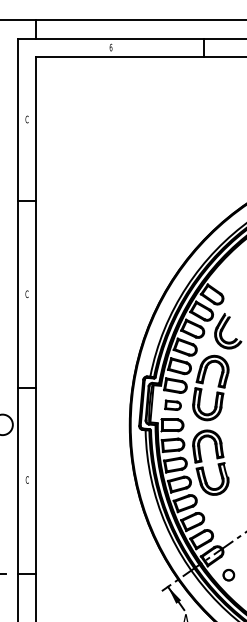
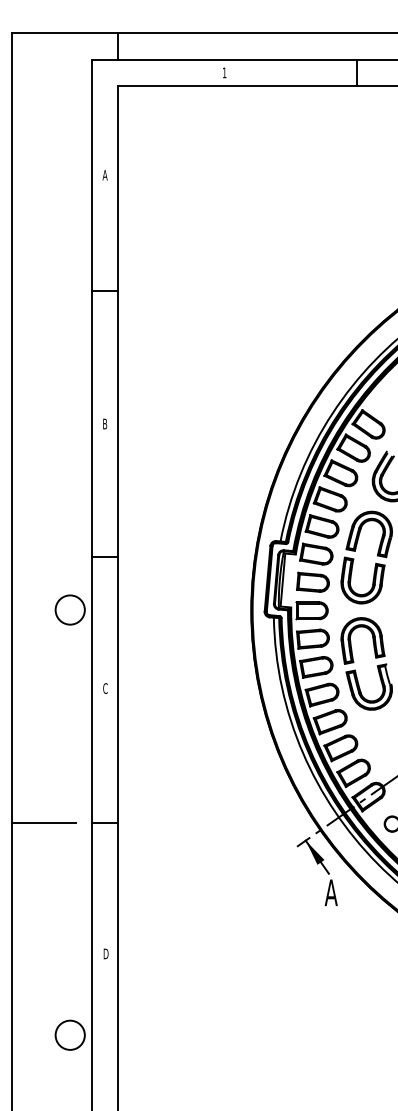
text: (110, 47) -> (224, 72), 6 -> 1
text: (26, 118) -> (104, 174), C -> A
text: (26, 293) -> (104, 423), C -> B
part: (172, 404) -> (312, 581), size x1.43

